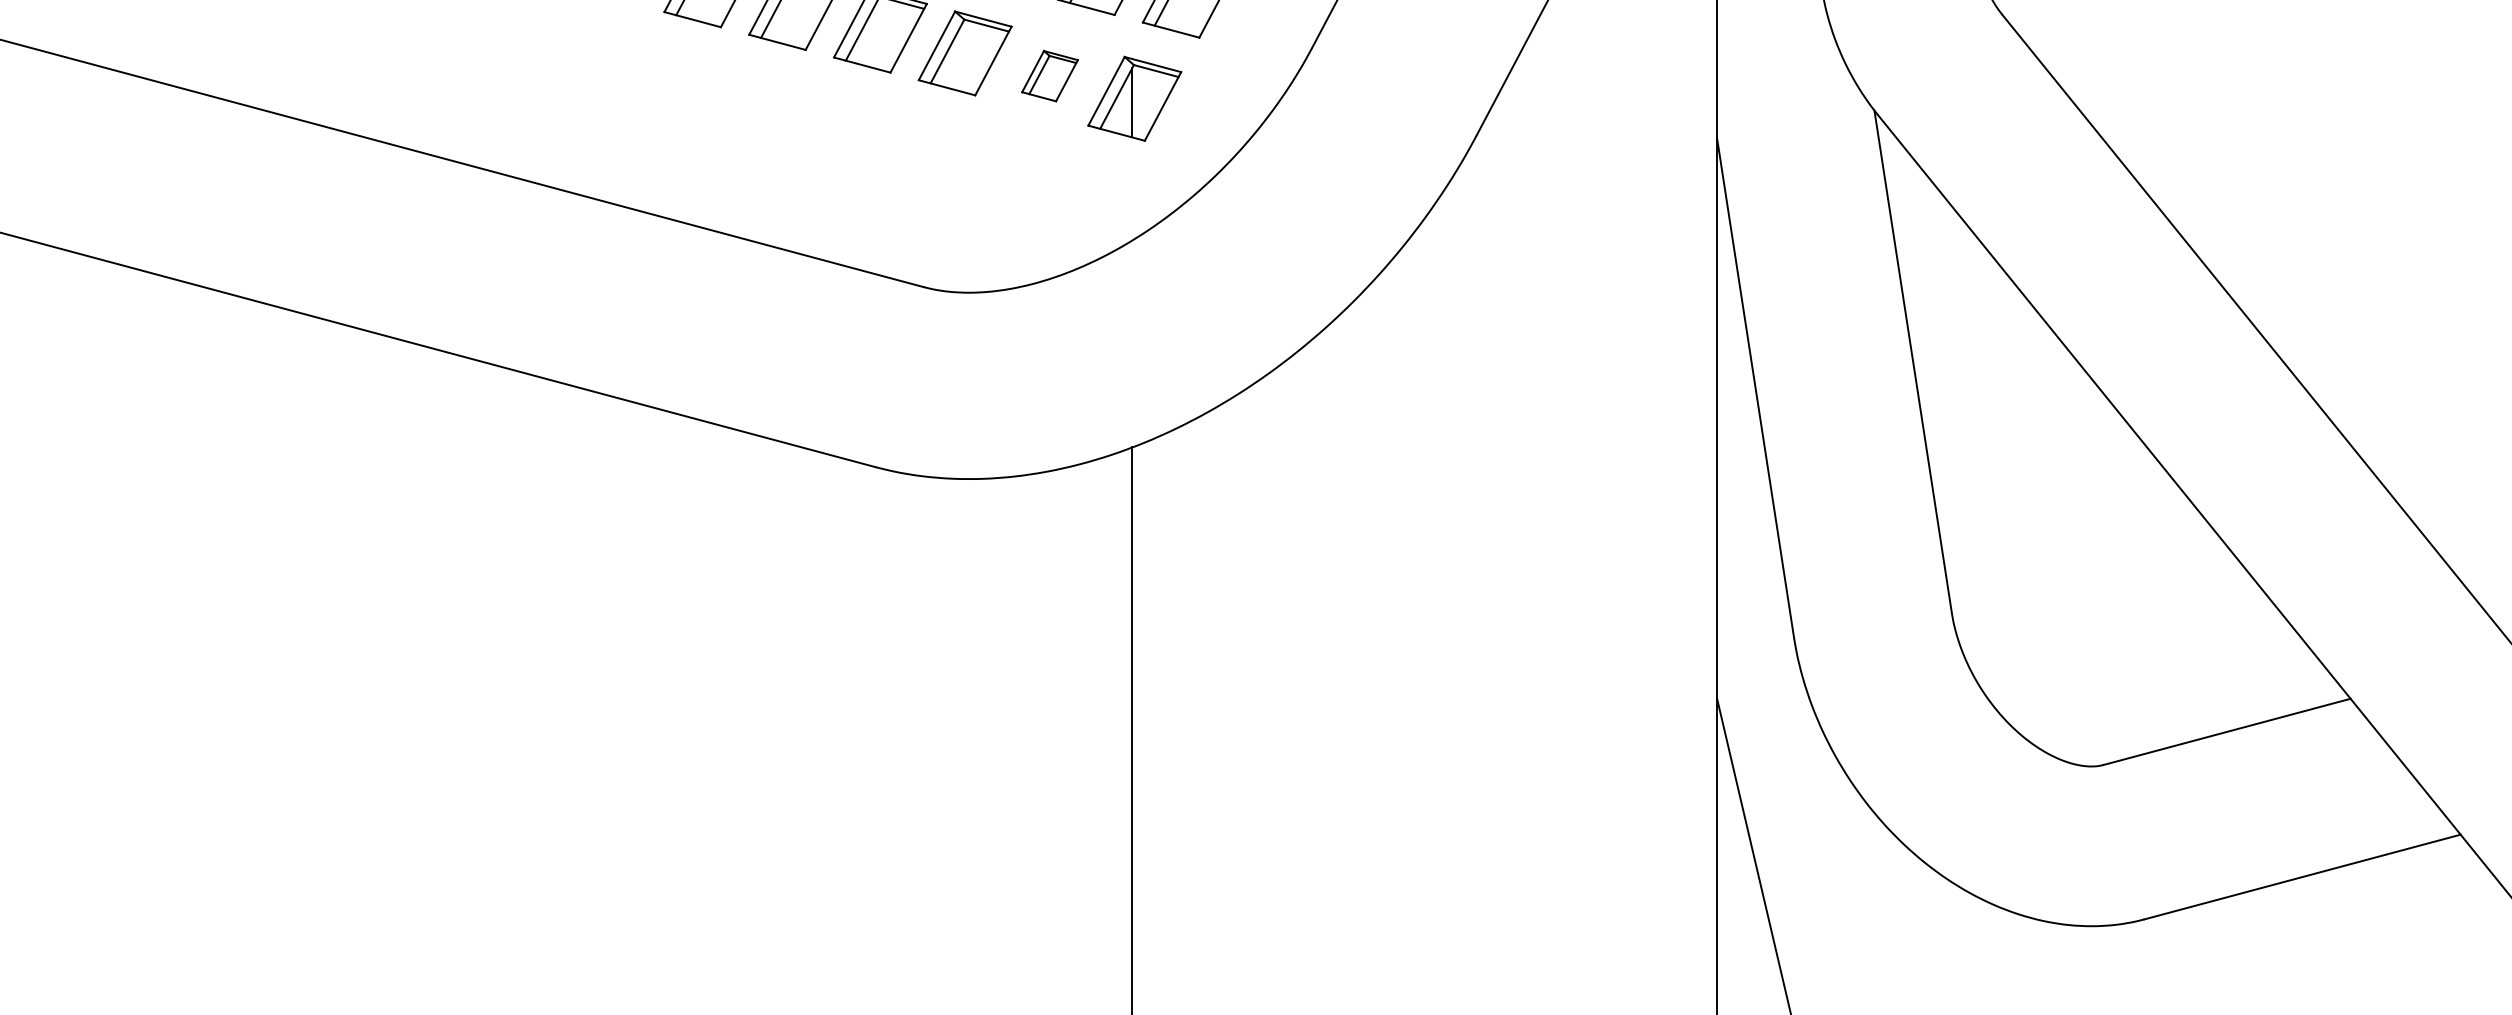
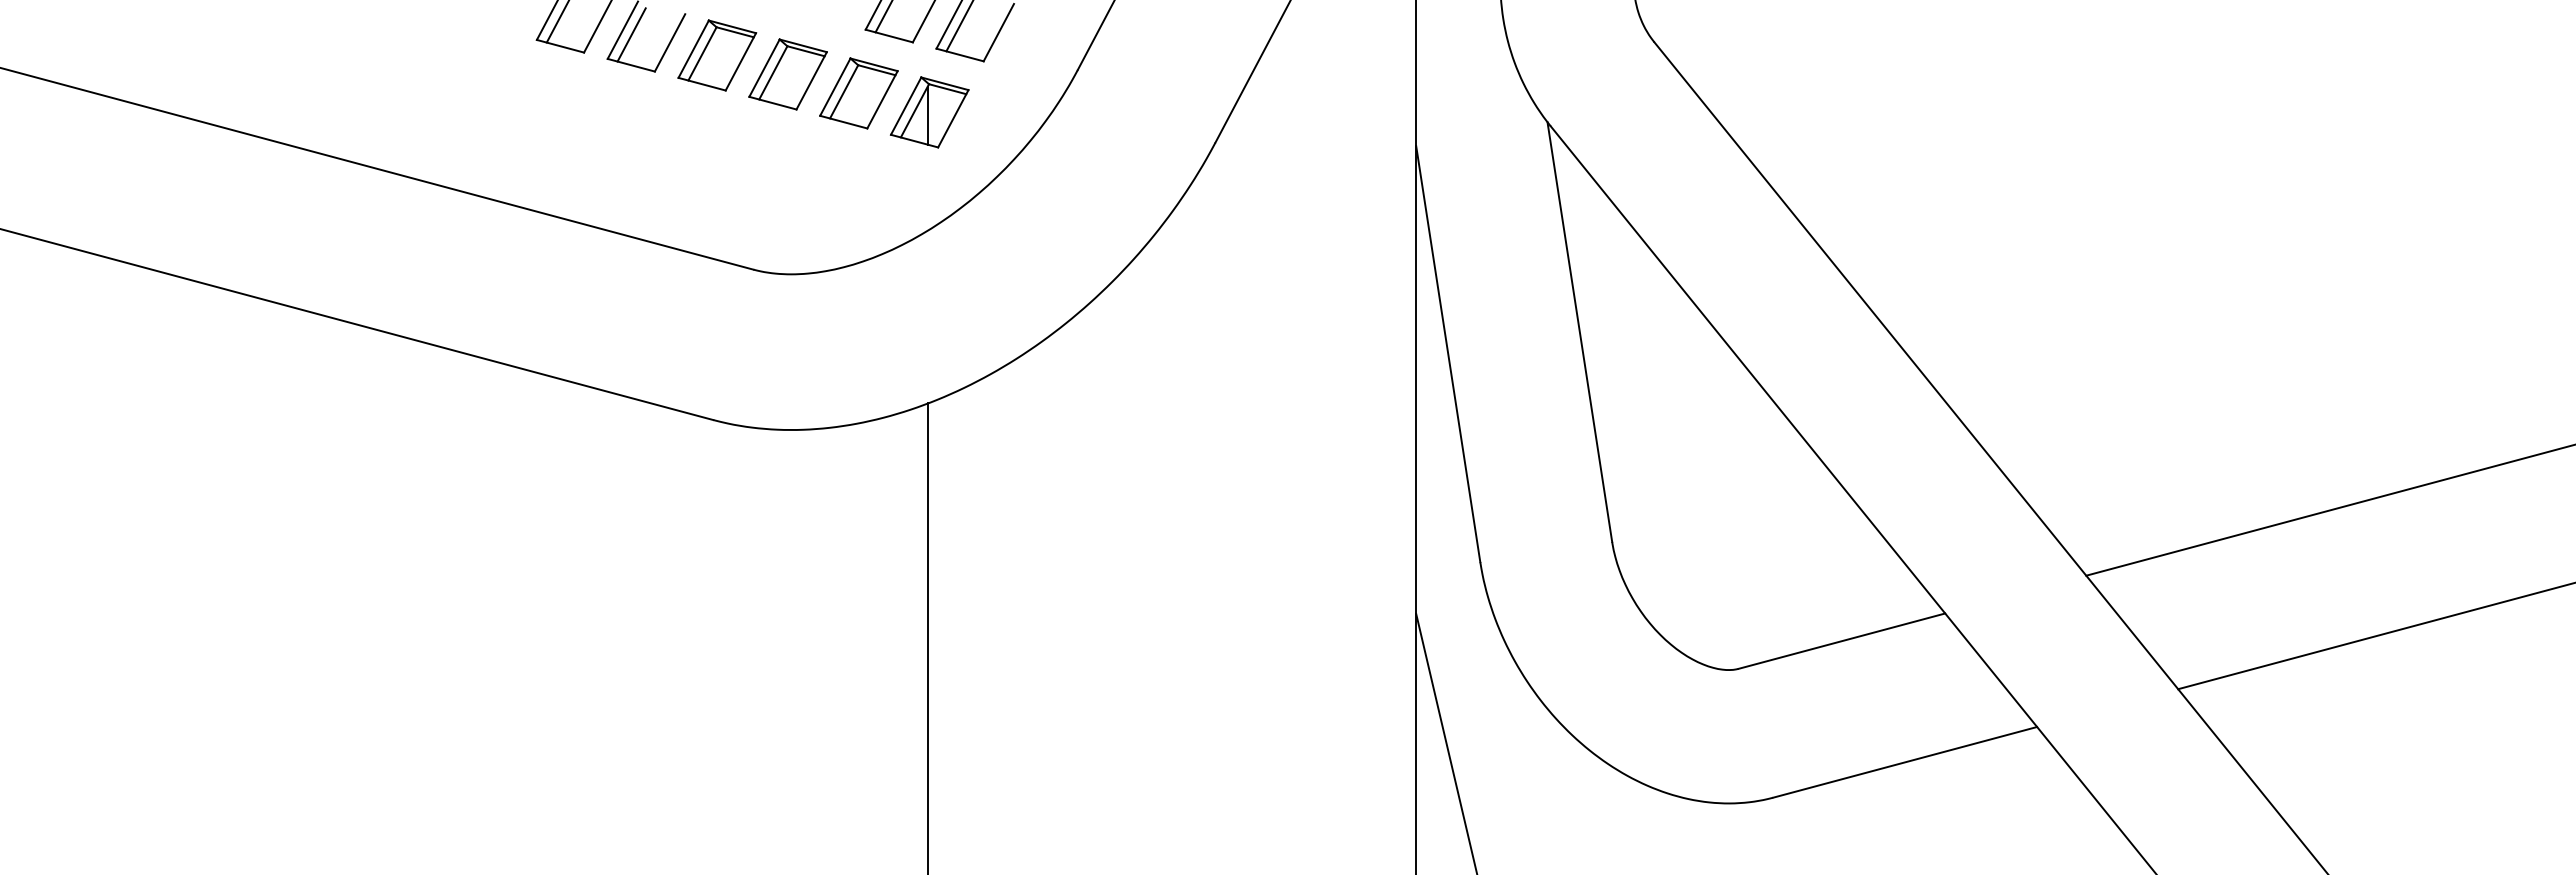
part: (1049, 76) -> (858, 93), size x1.67

